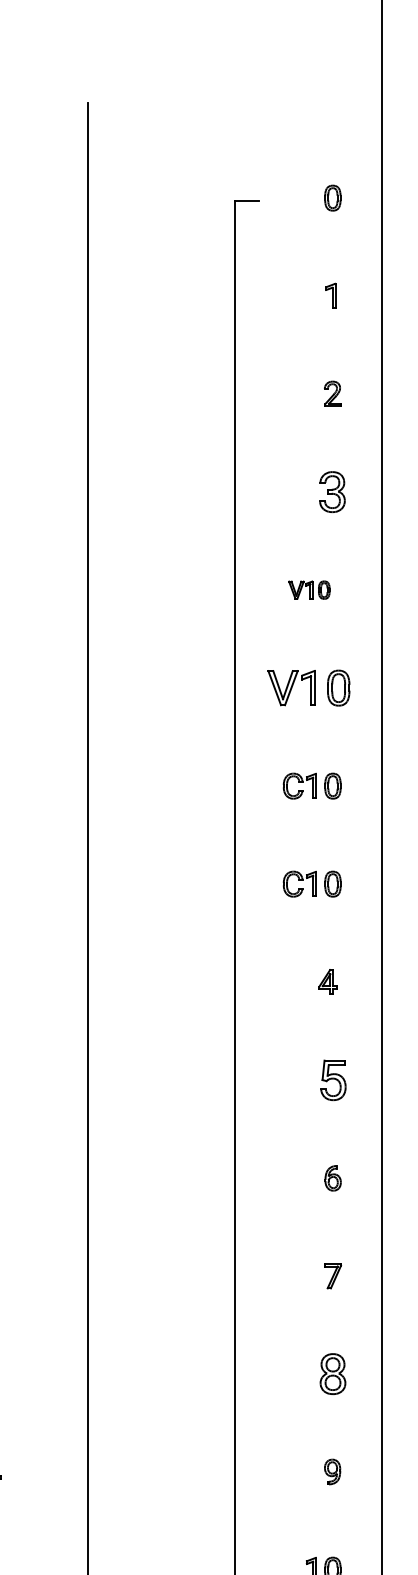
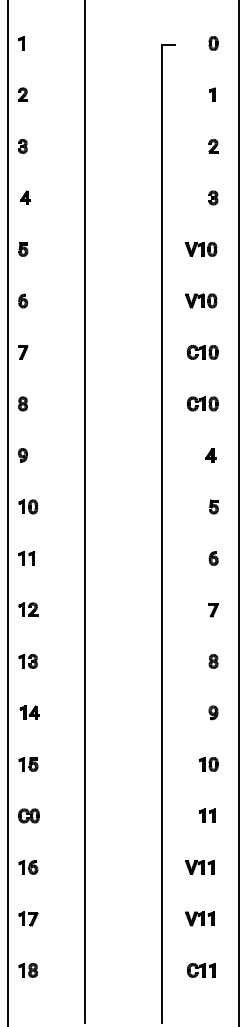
part: (332, 491) -> (213, 197), size x0.62
part: (309, 590) -> (201, 249), size x1.43
part: (309, 687) -> (201, 300), size x0.71
part: (332, 1079) -> (213, 506), size x0.62
part: (332, 1374) -> (213, 661), size x0.62

